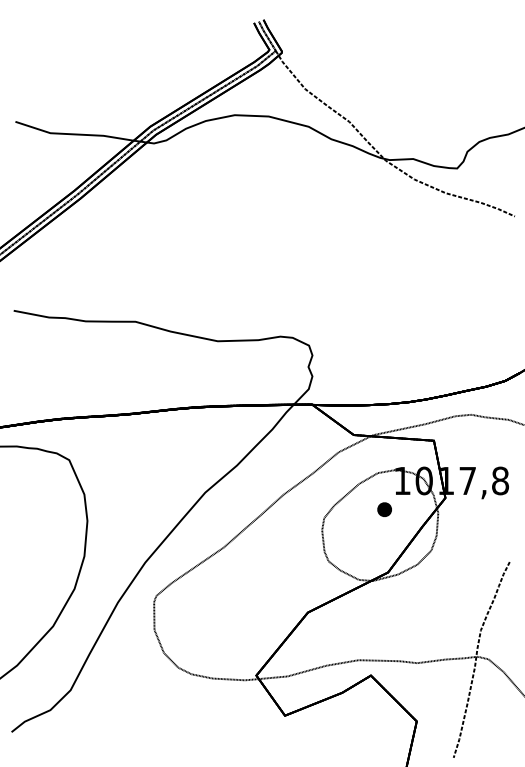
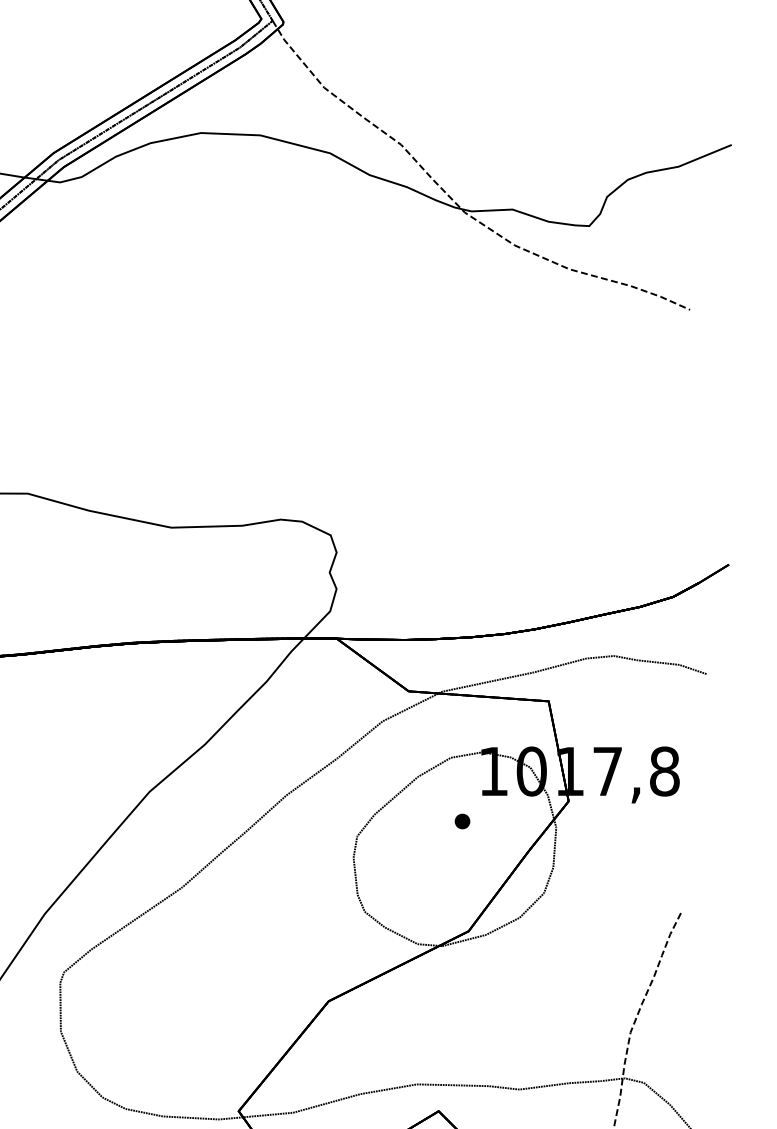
part: (384, 509) -> (462, 821), size x0.6

